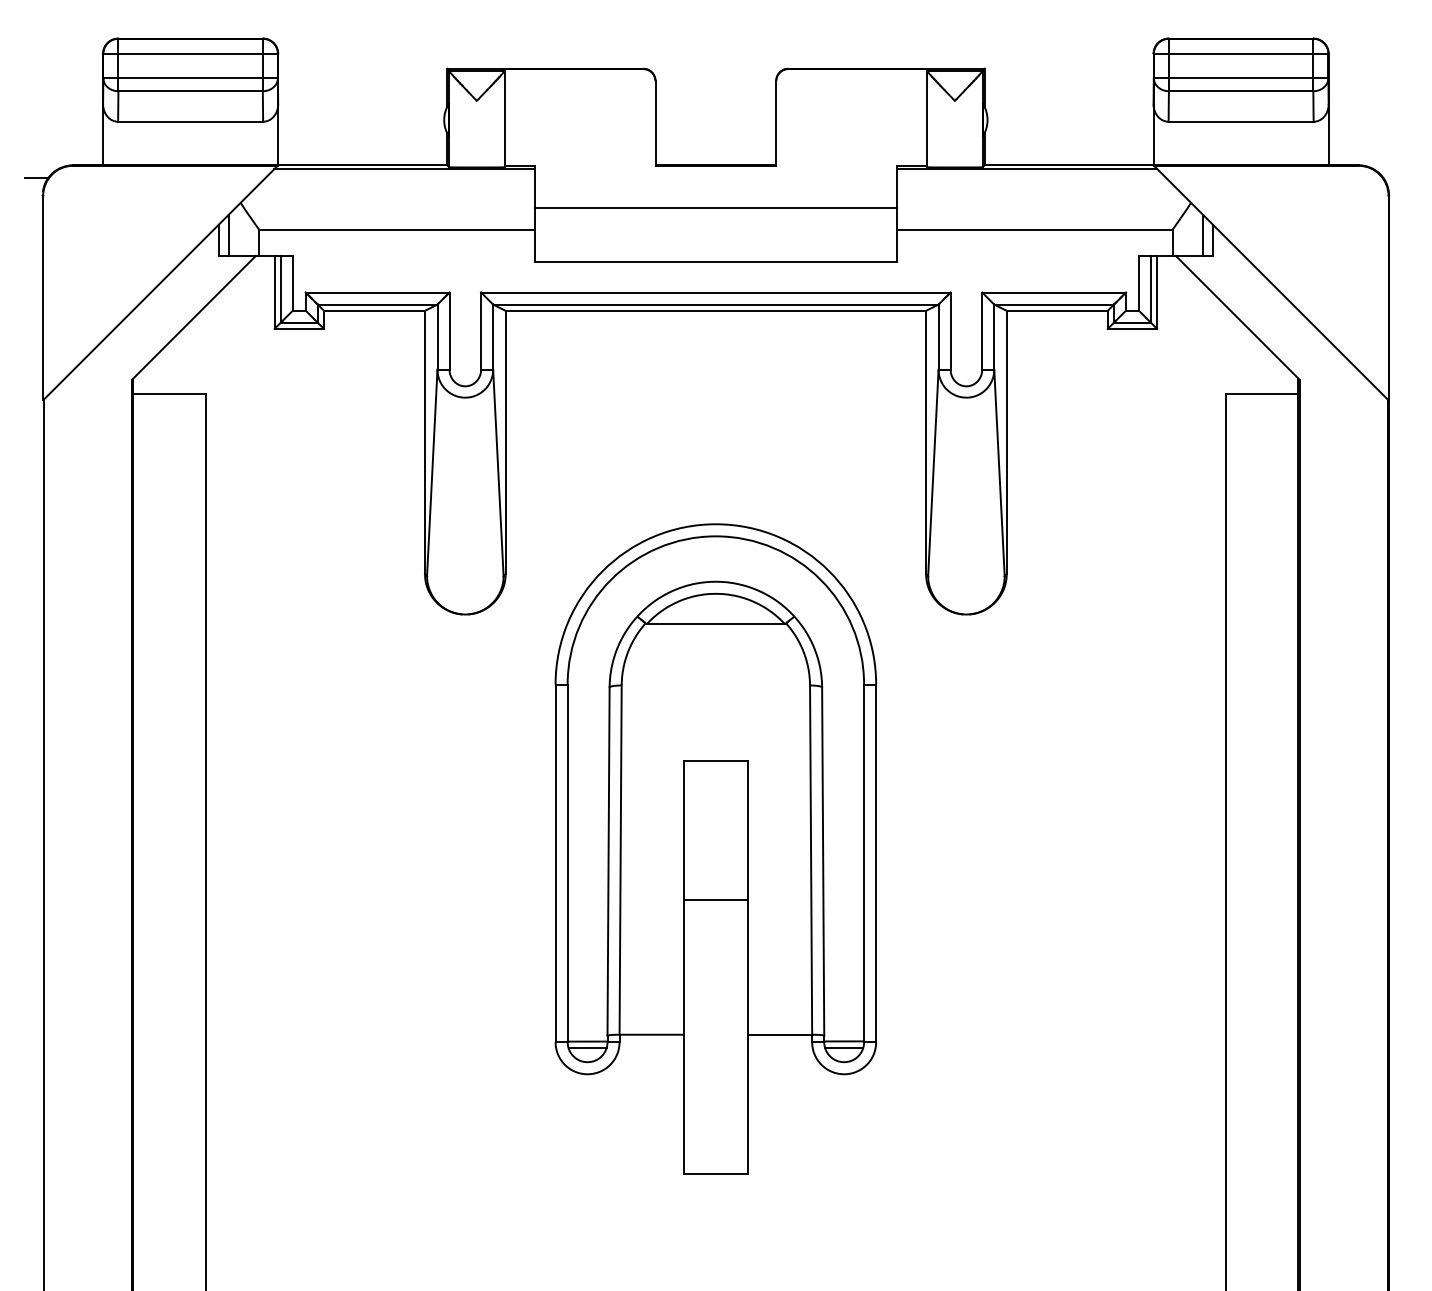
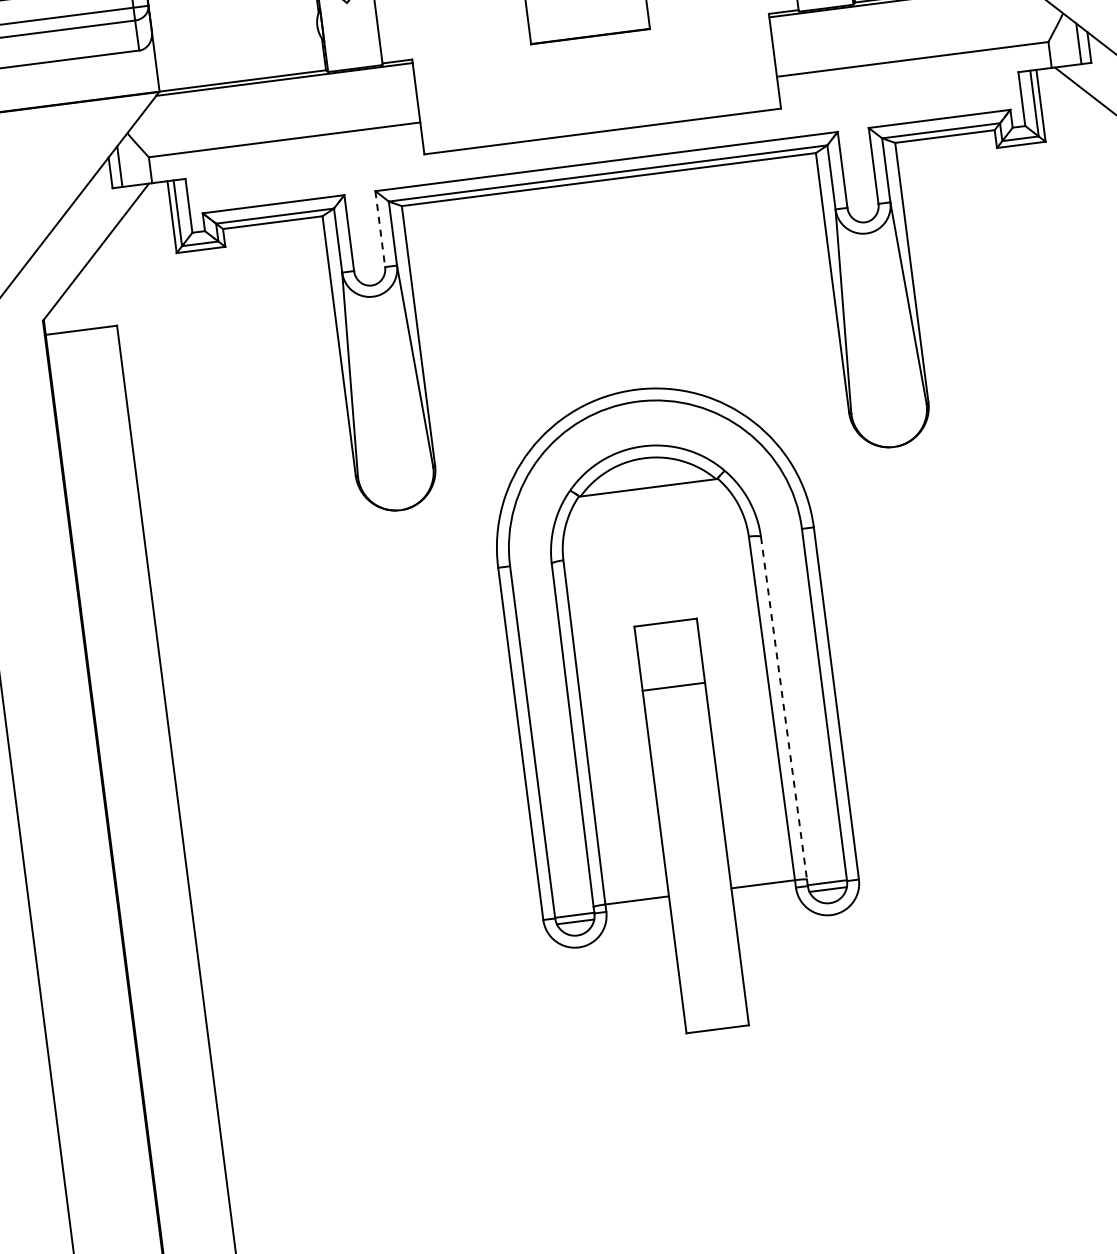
line: (715, 207) -> (595, 77), removed
line: (481, 331) -> (380, 229), solid -> dashed
line: (823, 862) -> (784, 709), solid -> dashed
line: (715, 899) -> (673, 686), moved

